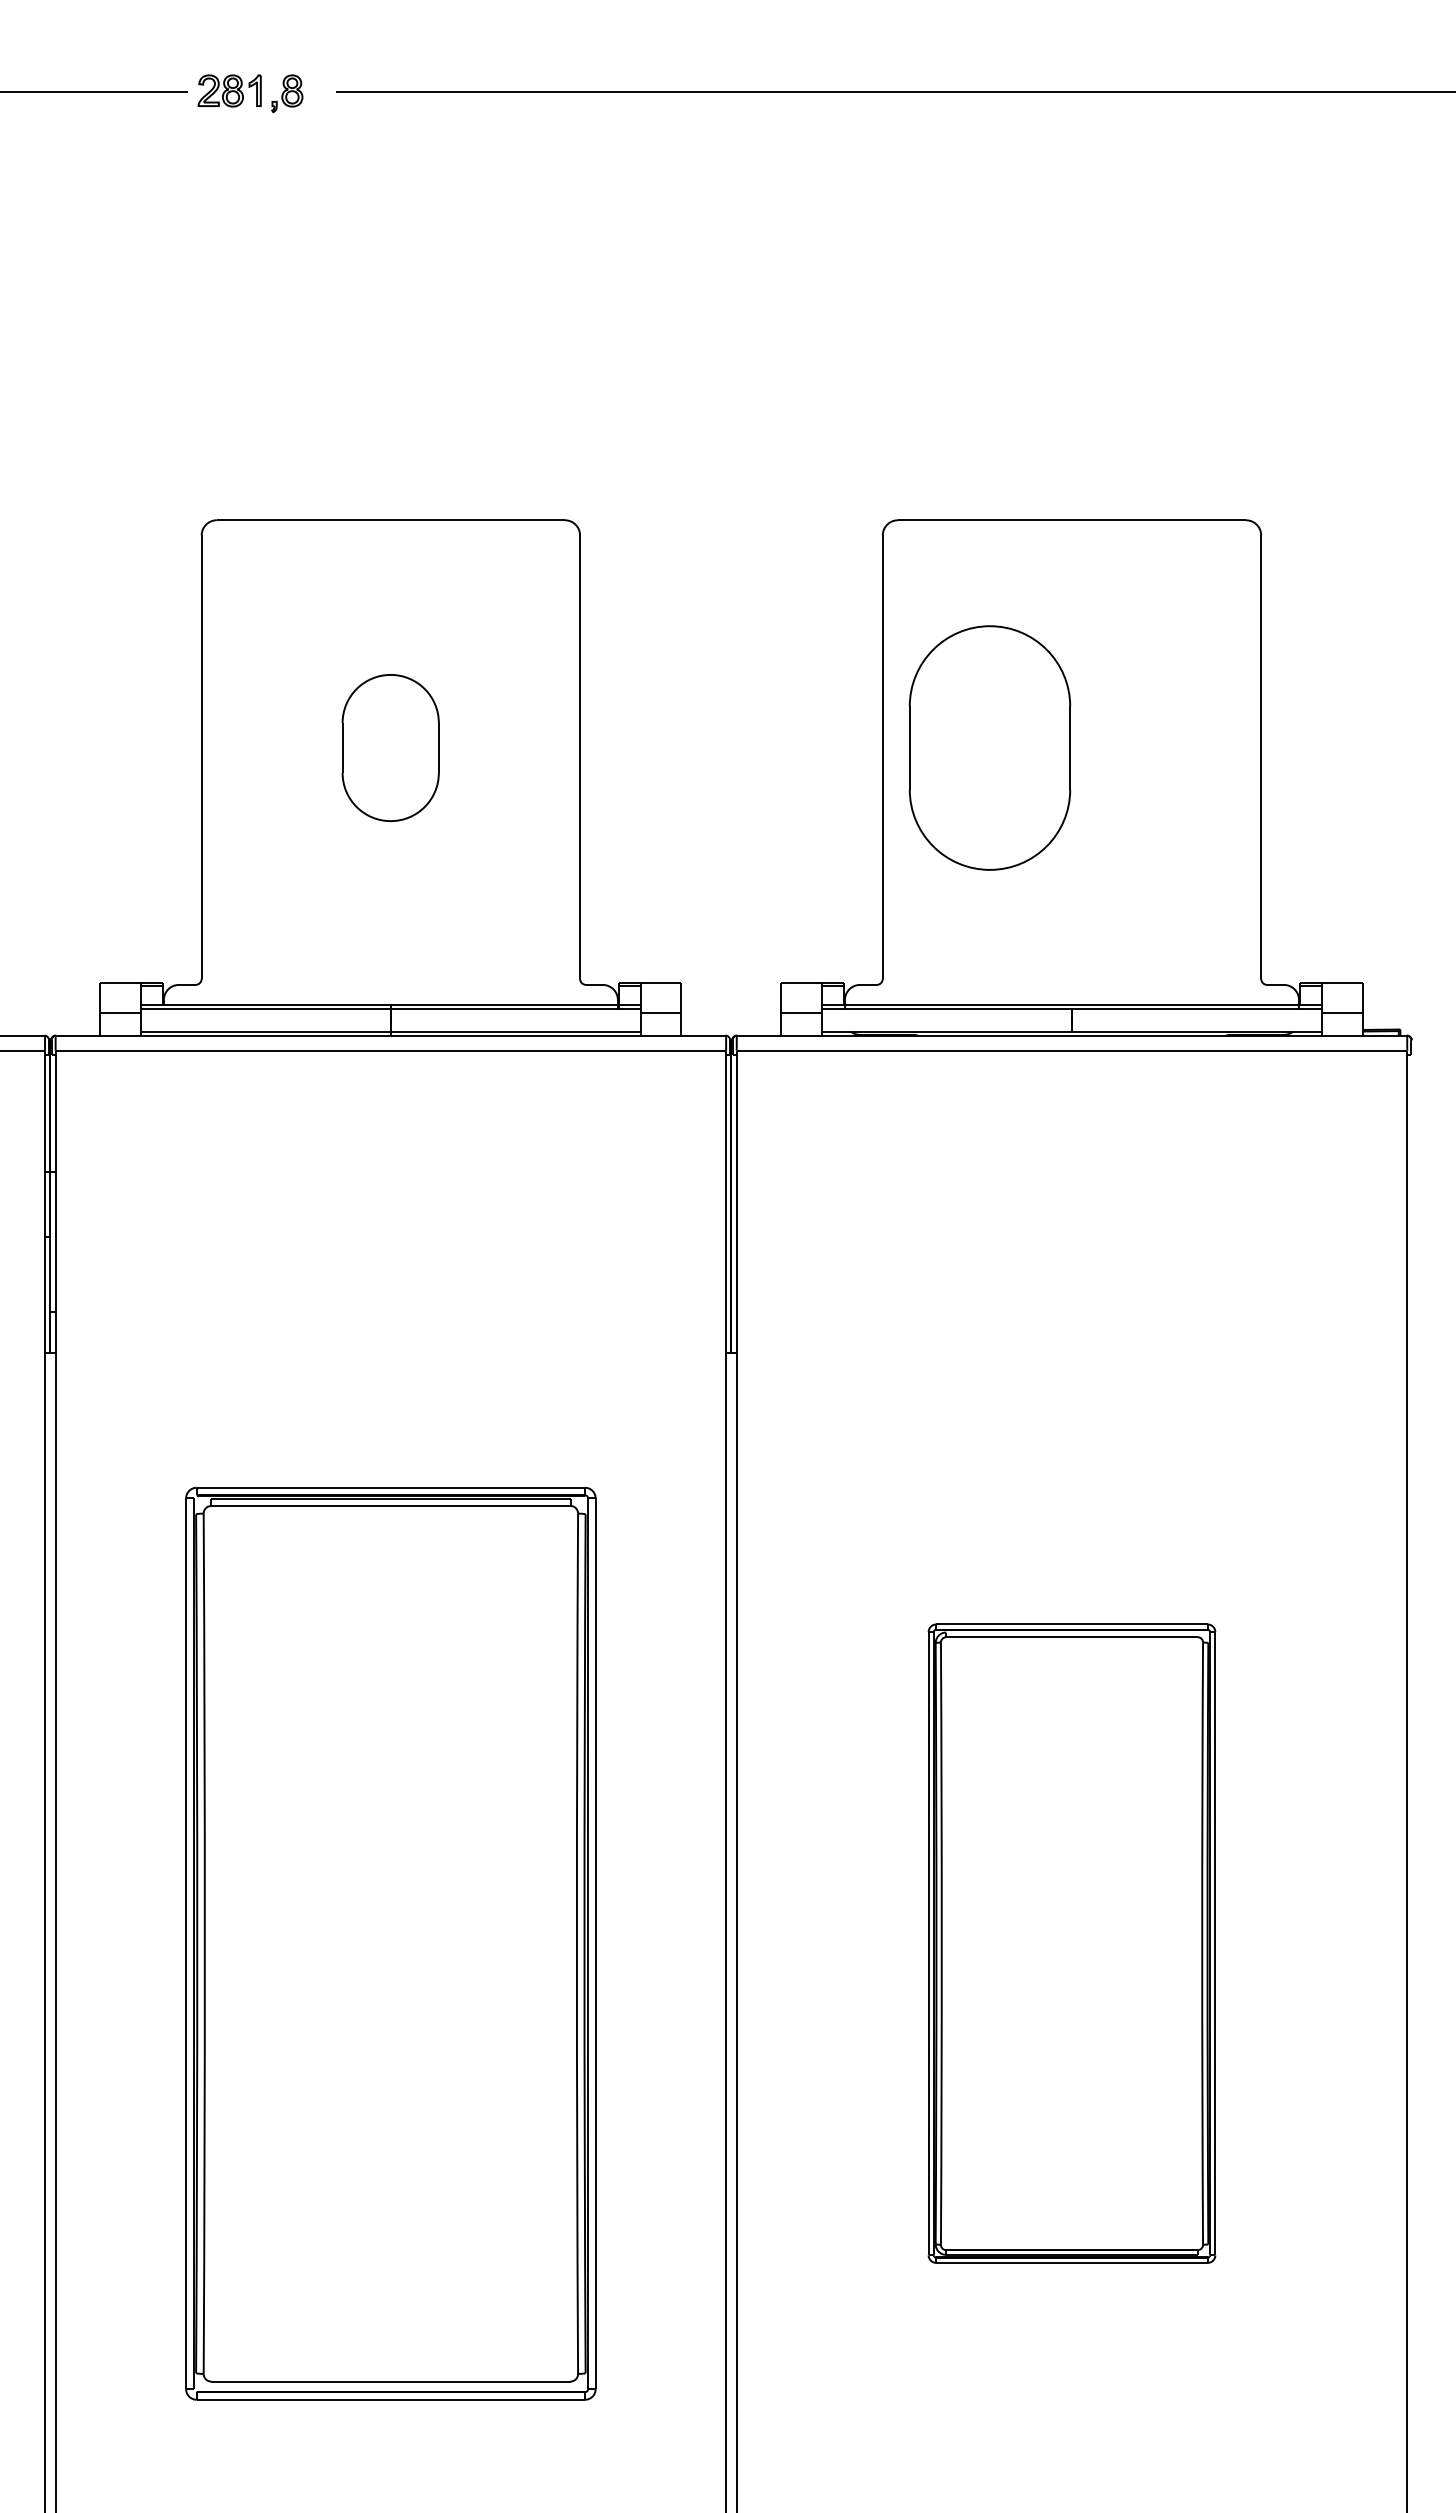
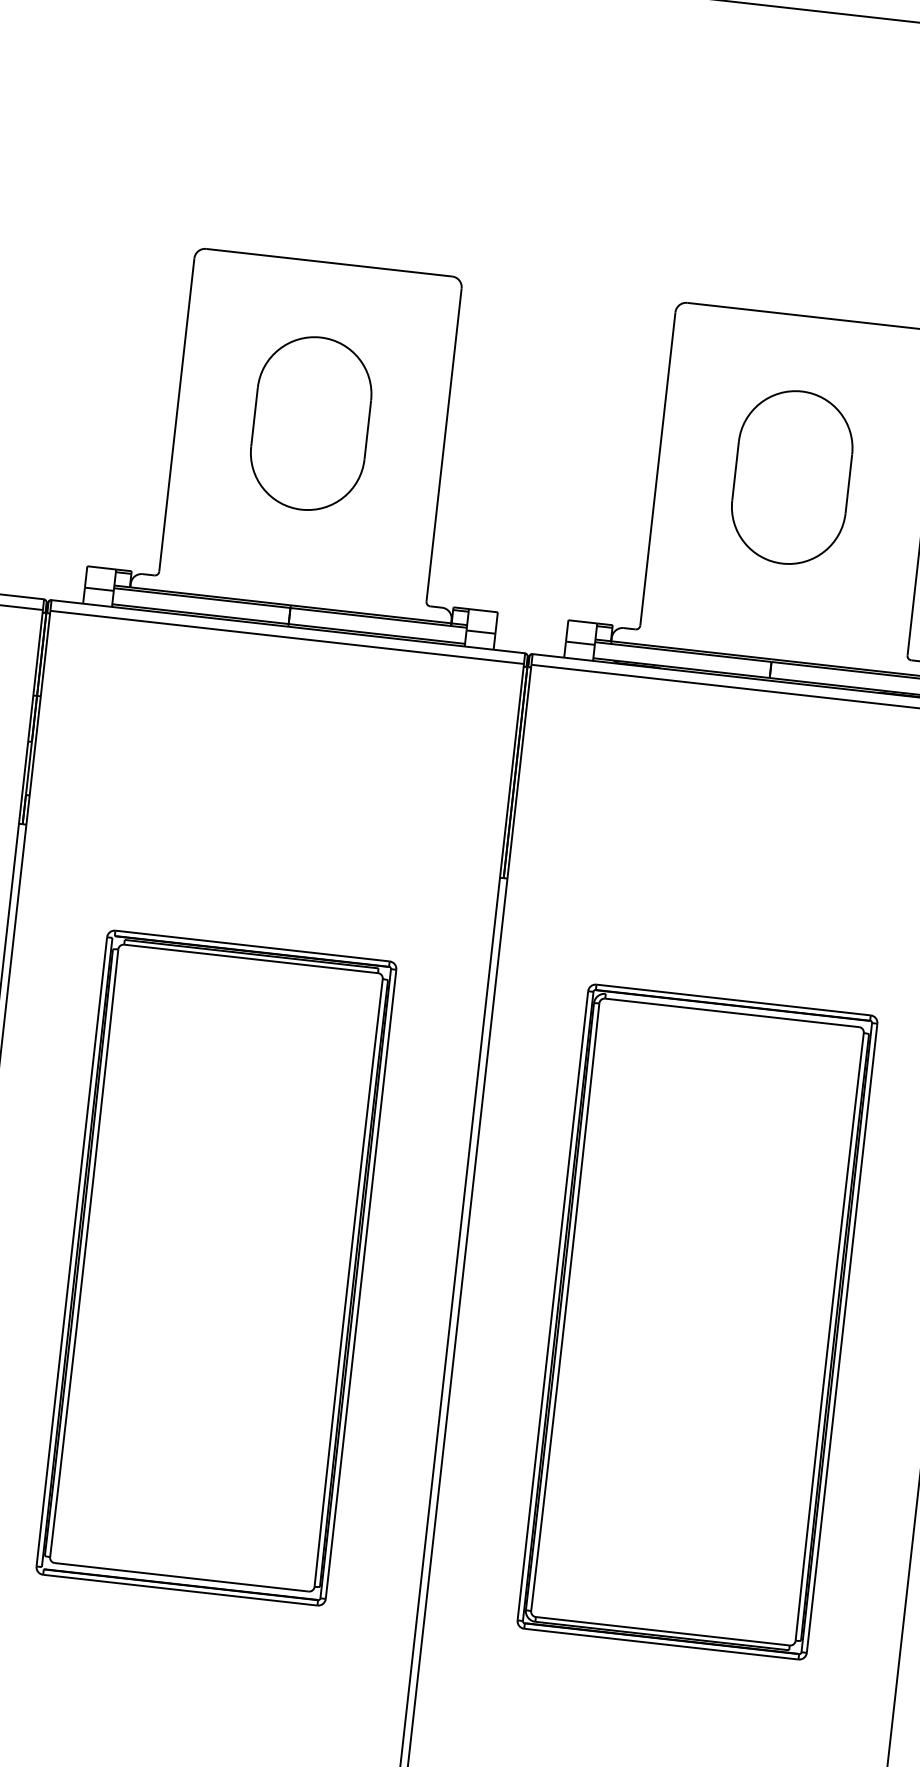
part: (390, 747) -> (310, 423), size x1.67
part: (989, 747) -> (791, 477), moved
part: (1071, 1943) -> (697, 1321), size x1.43

